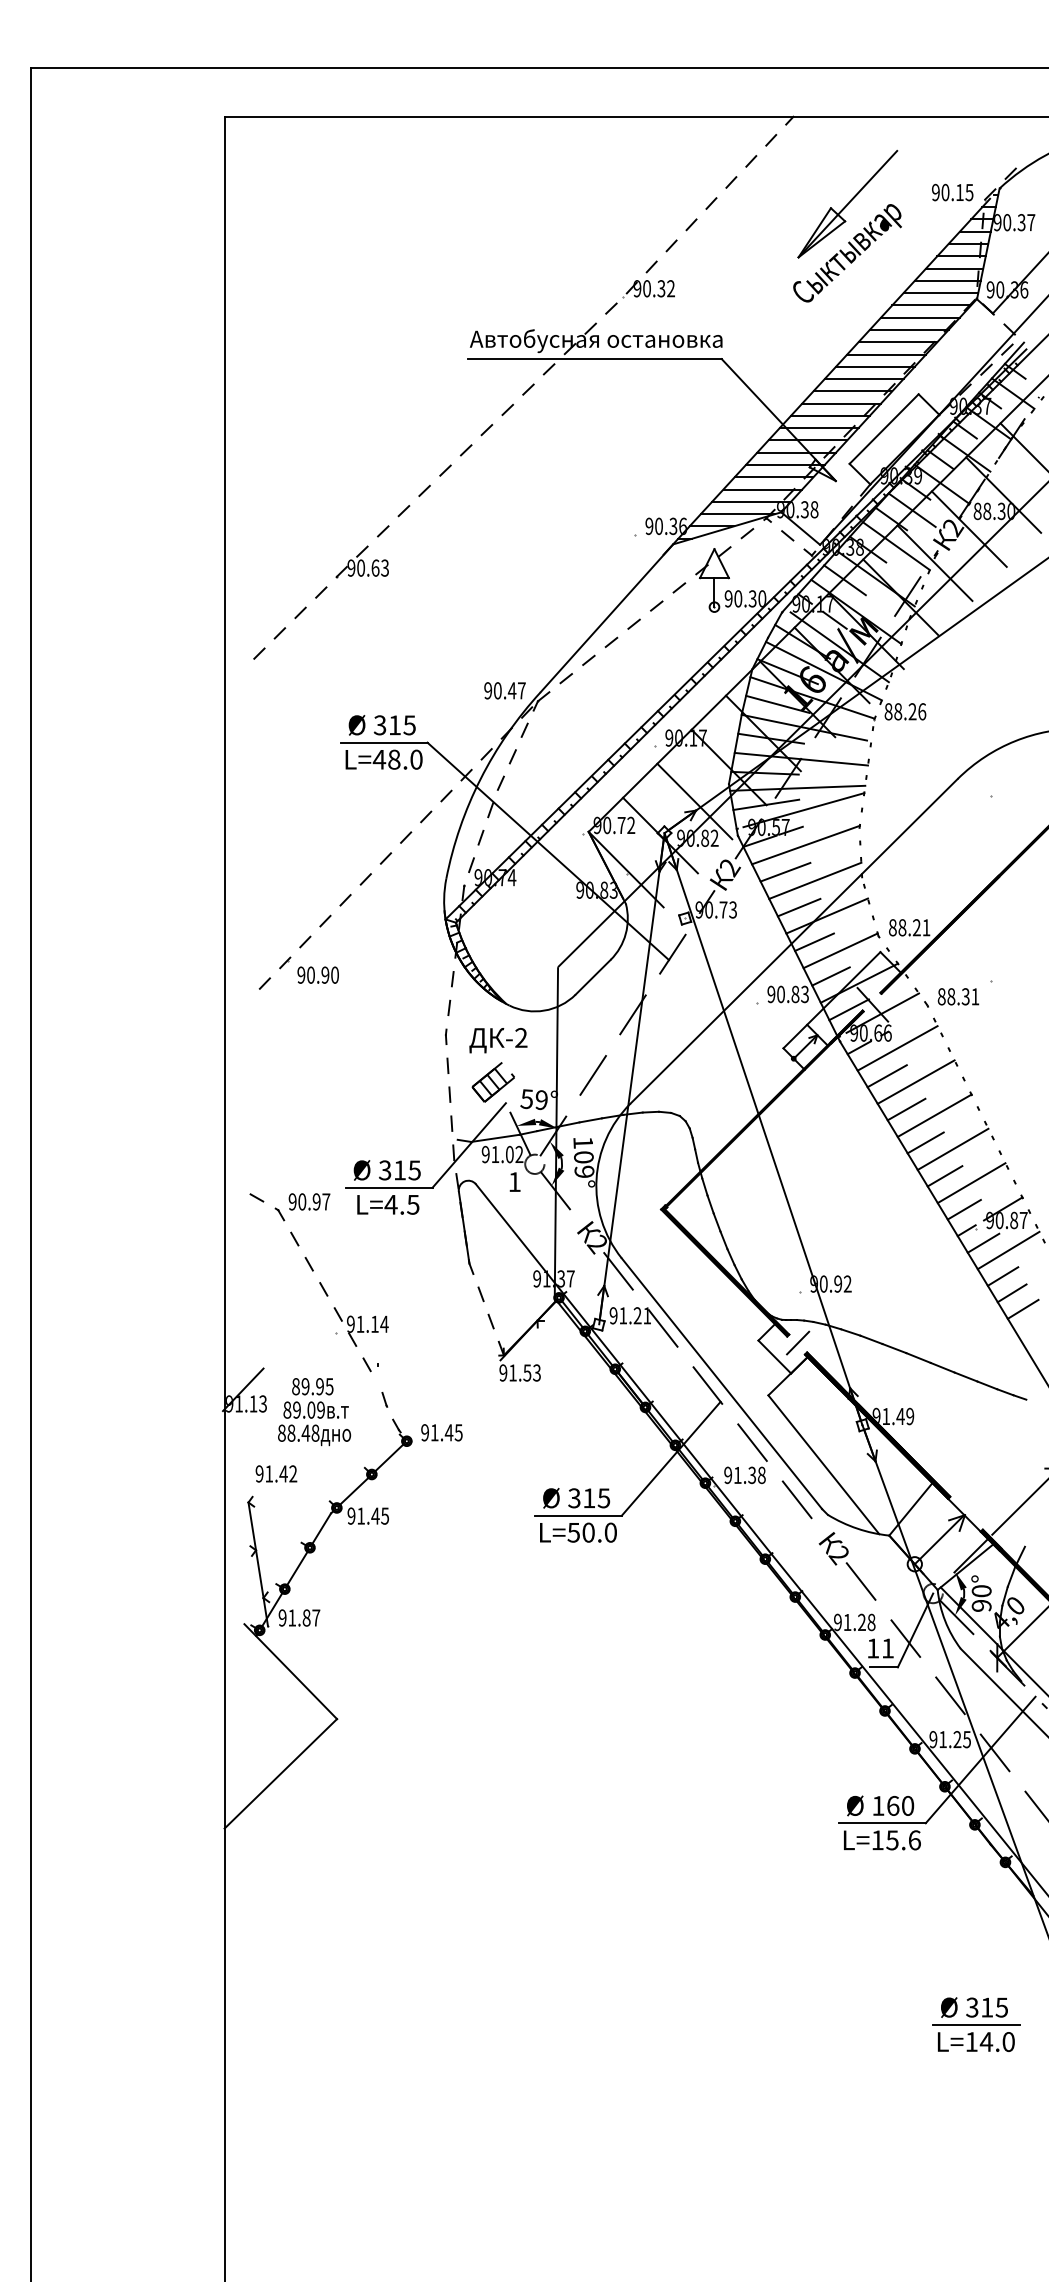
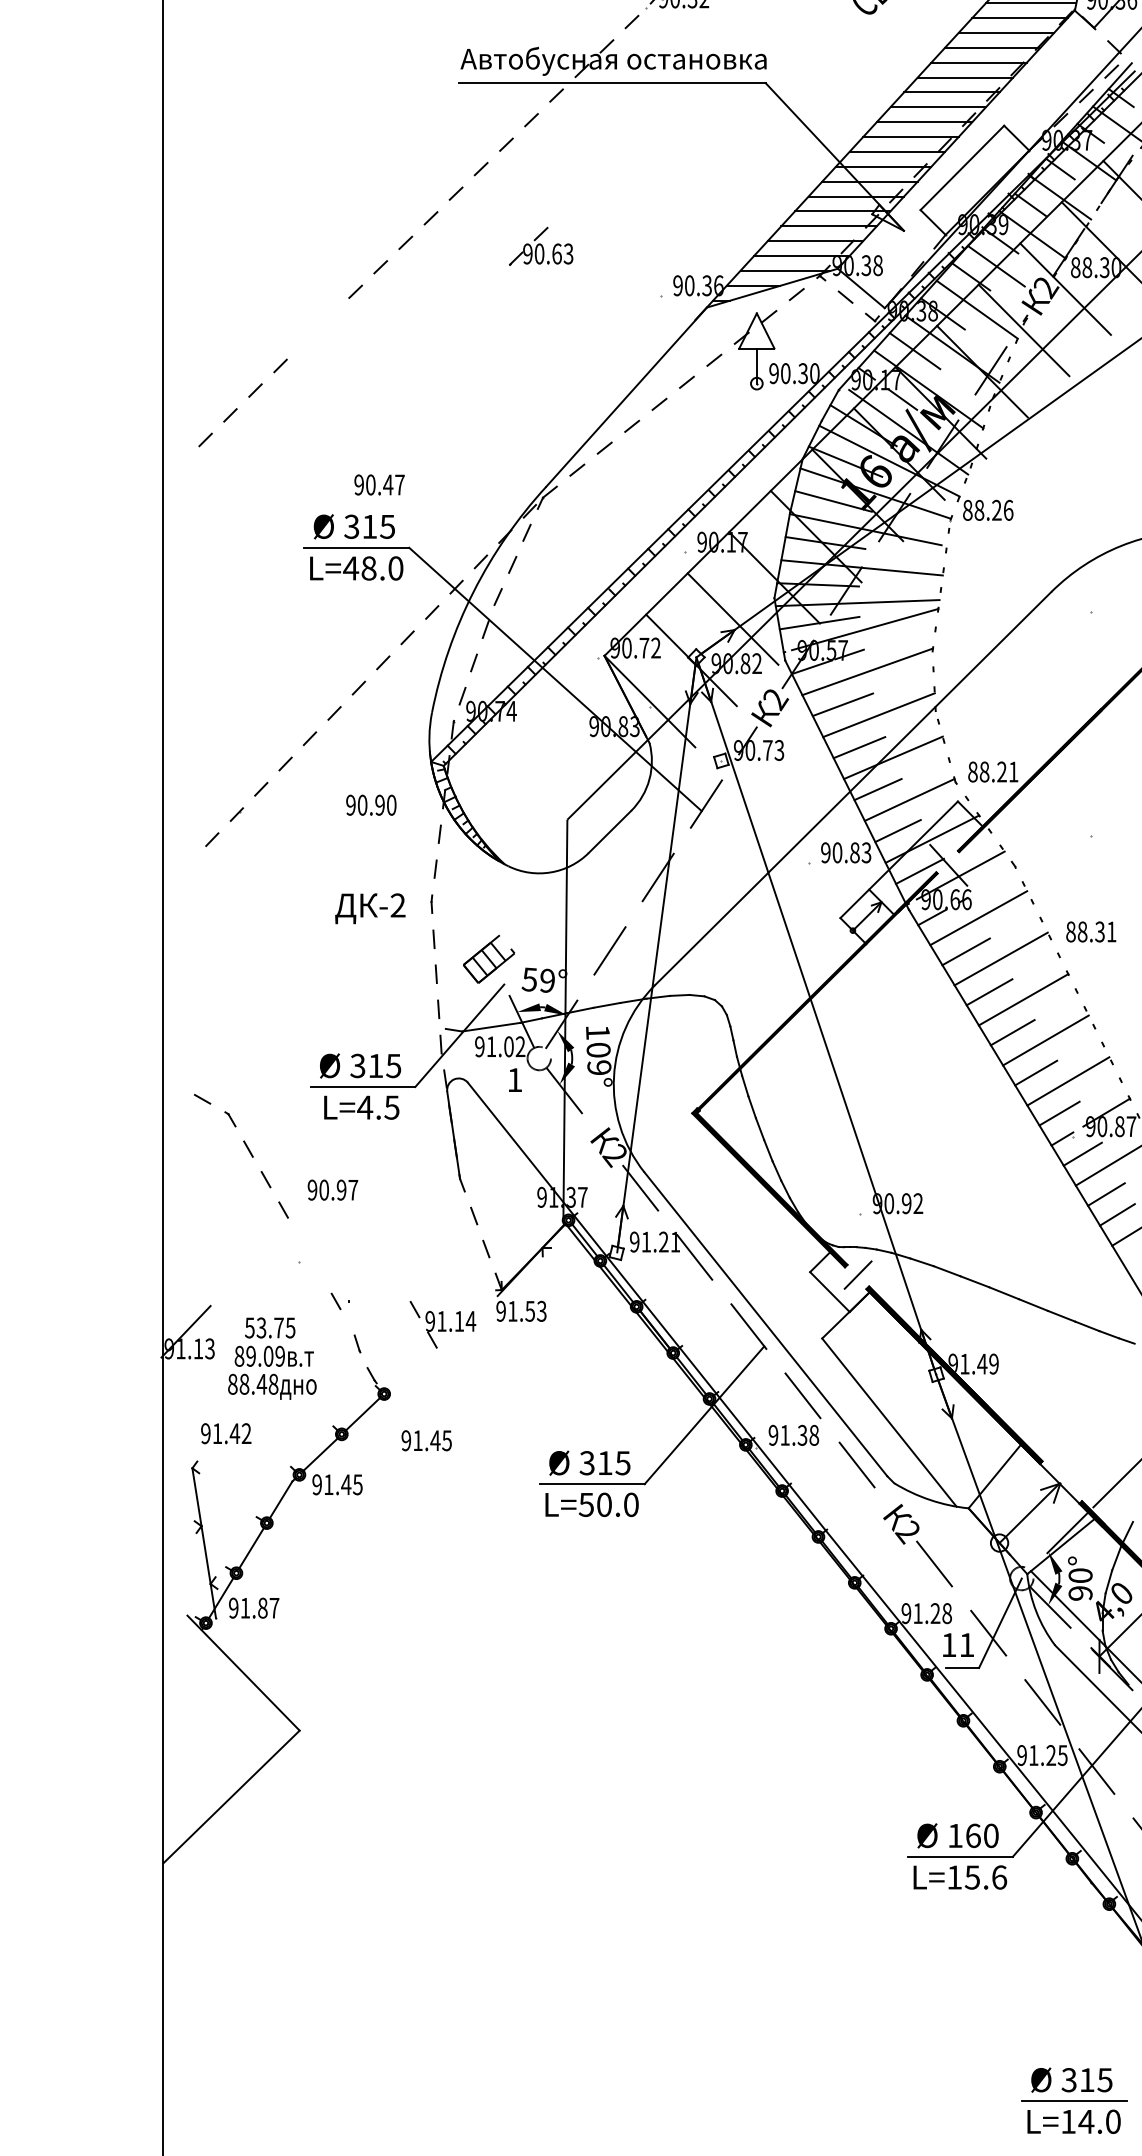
part: (361, 561) -> (540, 245), moved
text: (504, 690) -> (378, 484), moved
text: (317, 974) -> (370, 804), moved
text: (958, 996) -> (1091, 931), moved
text: (498, 1040) -> (370, 908), moved
text: (309, 1201) -> (332, 1189), moved
part: (360, 1326) -> (441, 1324), moved
text: (307, 1386) -> (263, 1327), 89.95 -> 53.75
text: (441, 1432) -> (426, 1440), moved

